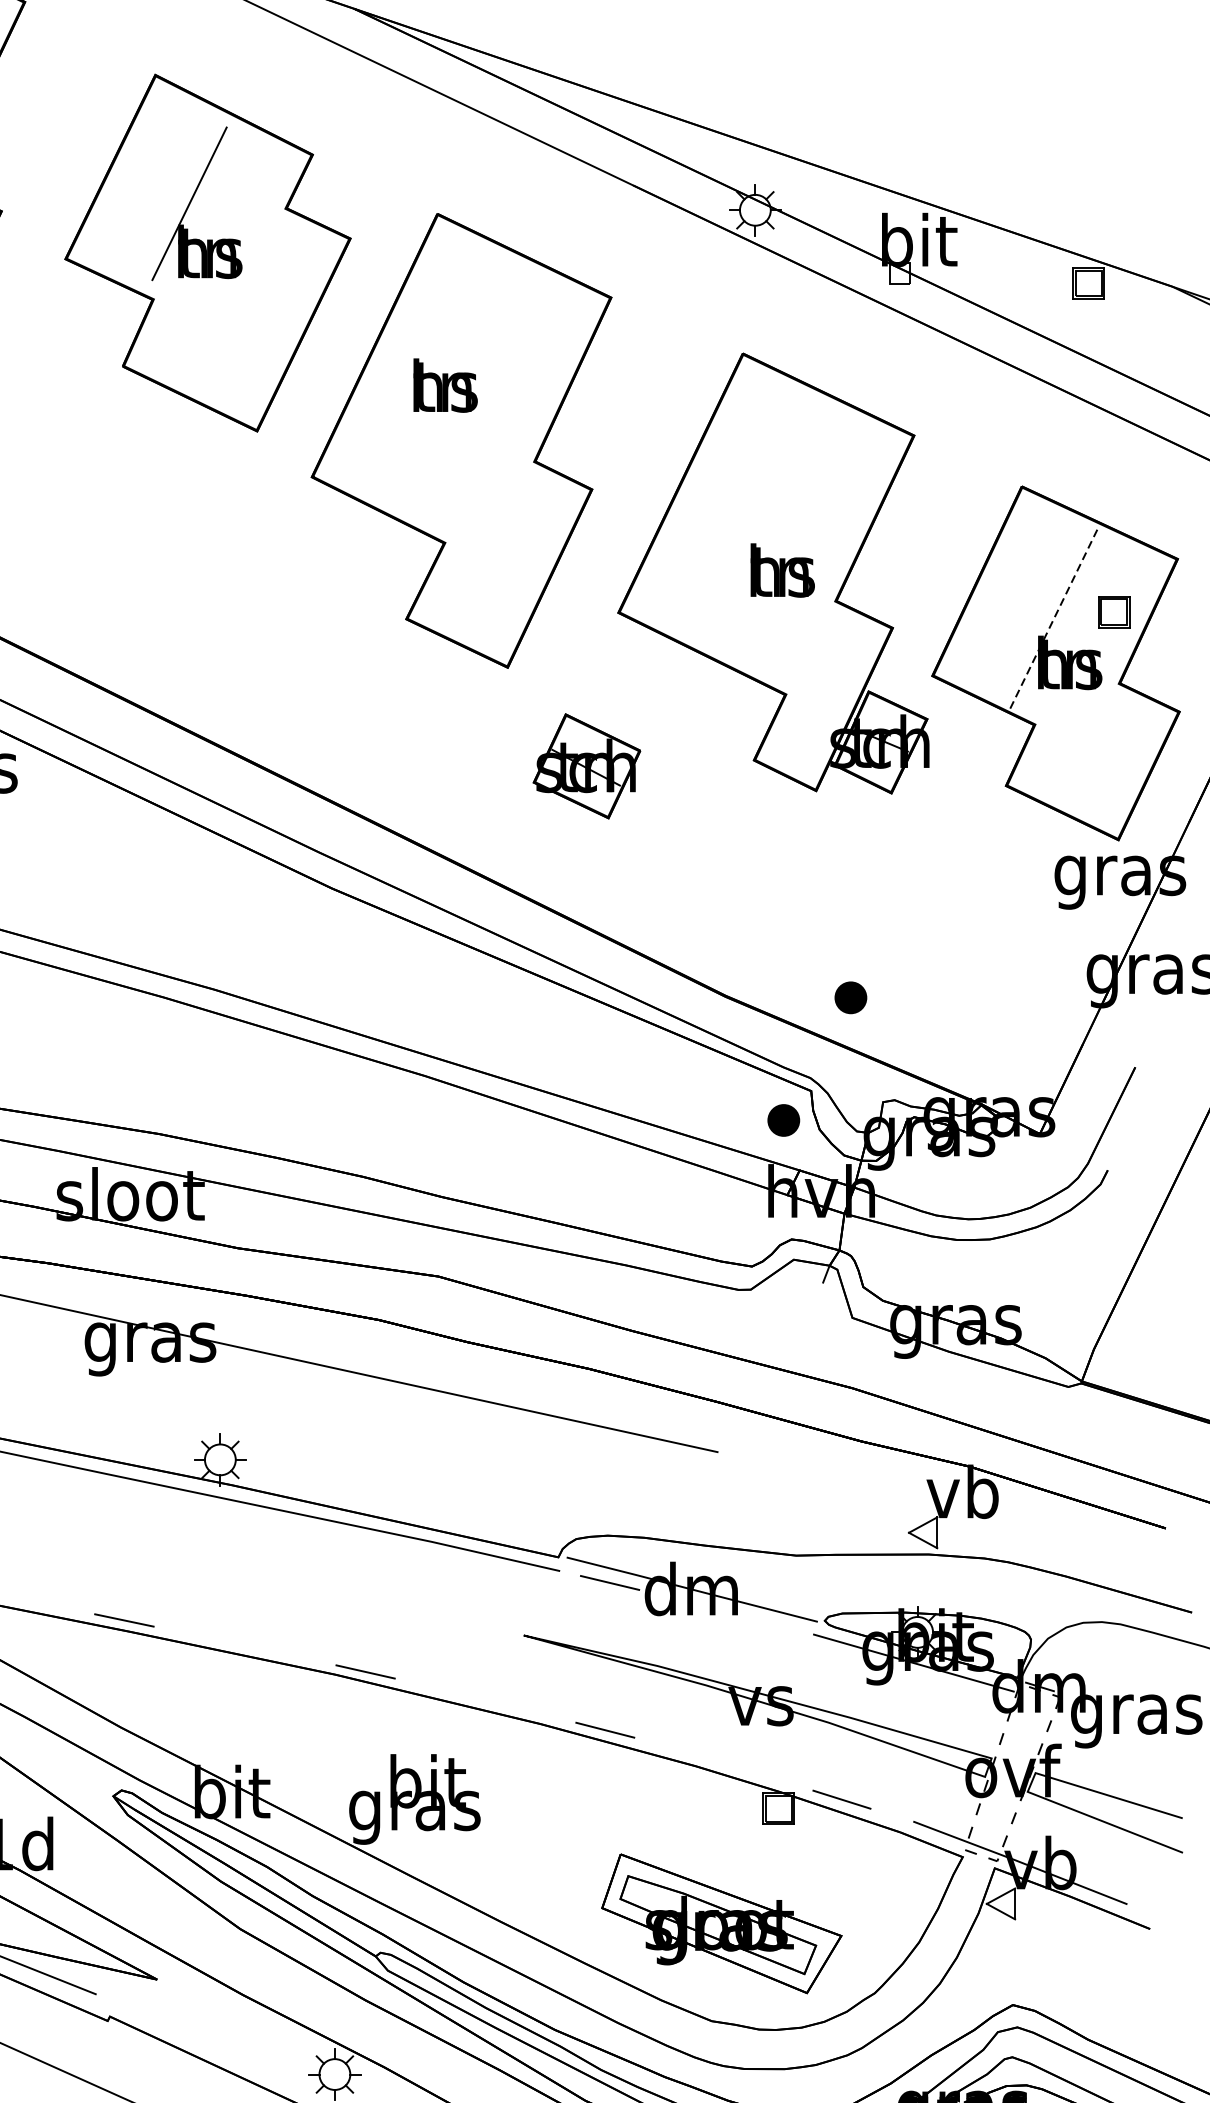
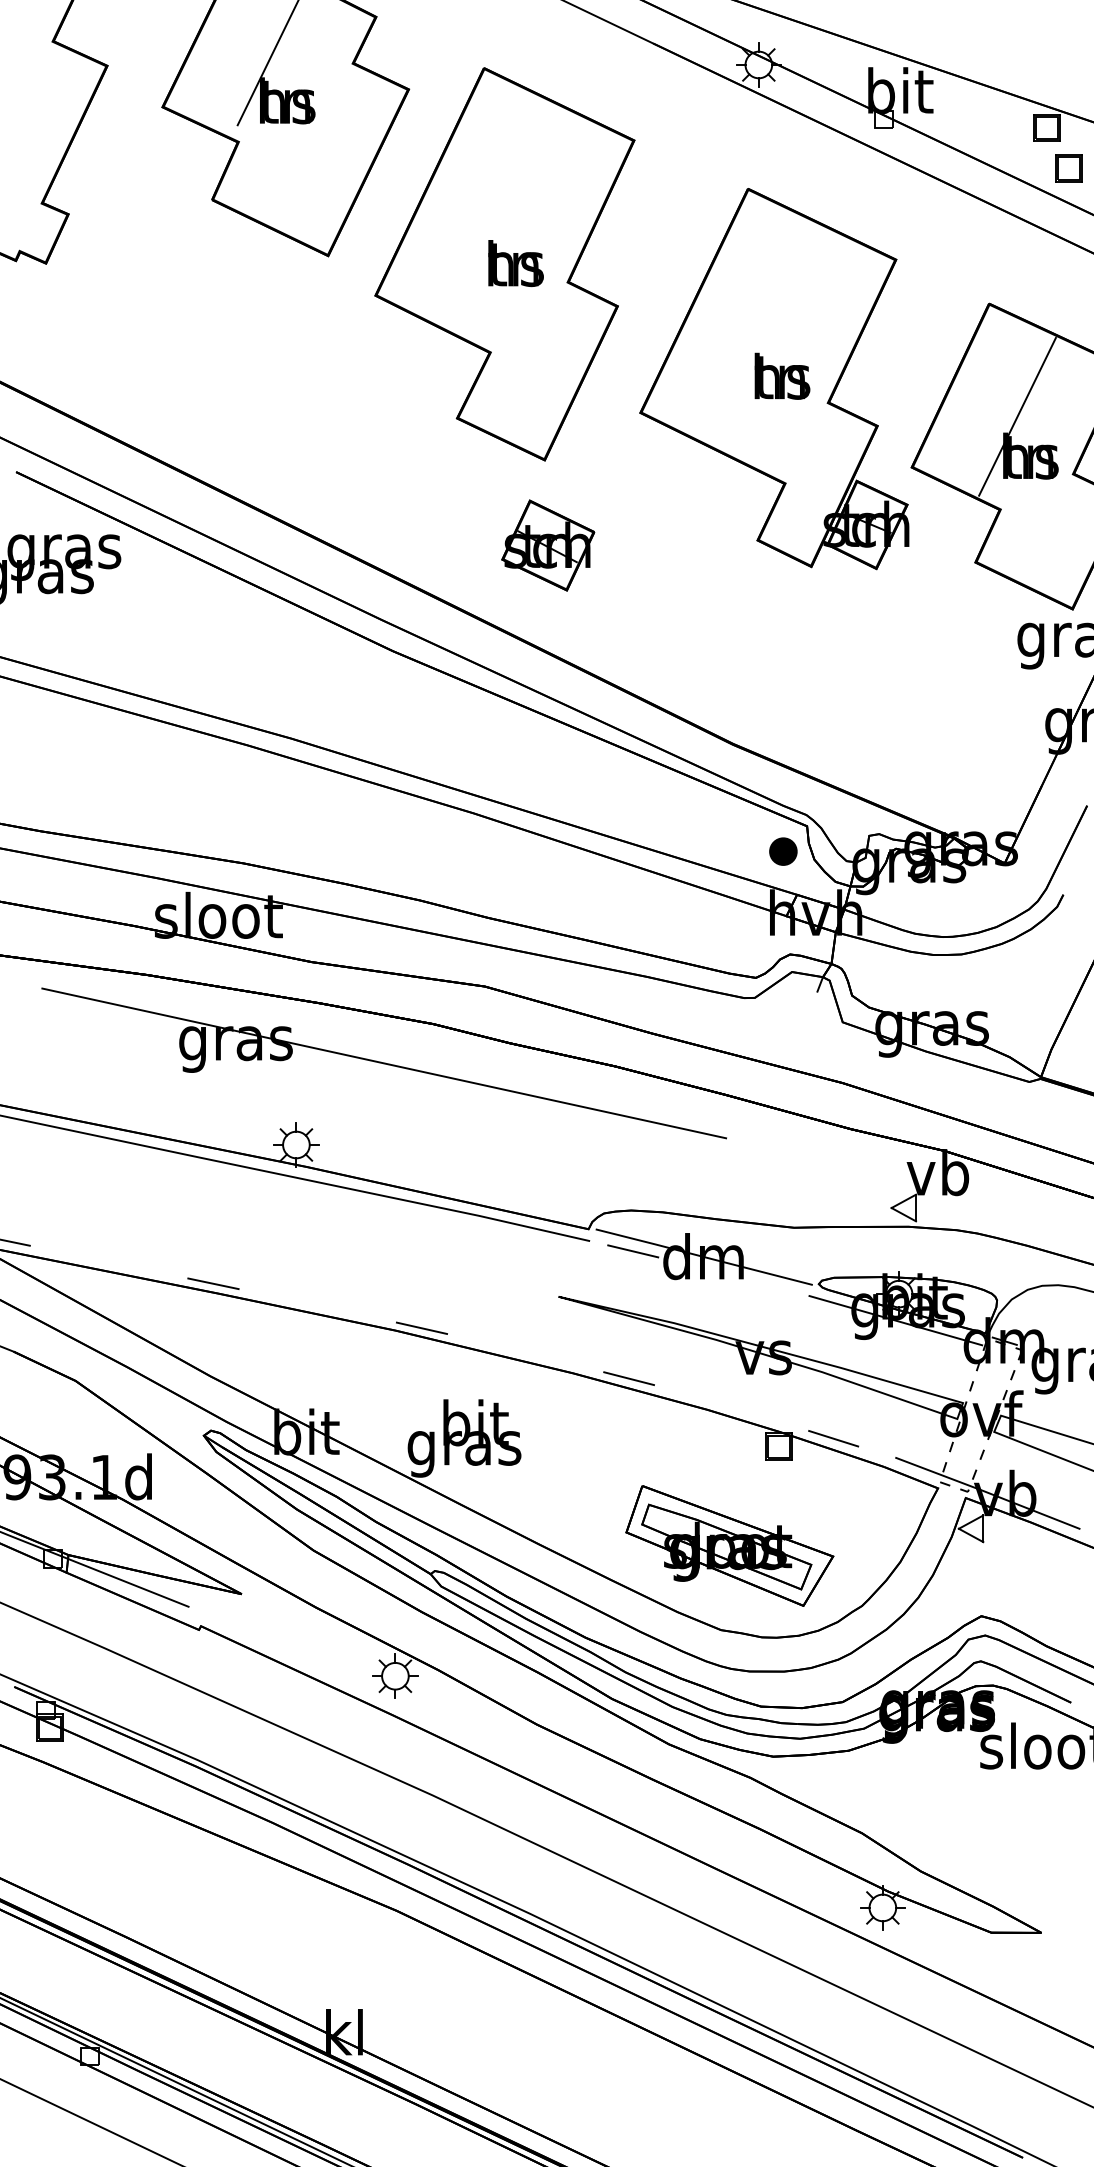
text: (444, 385) -> (515, 263), moved
part: (1113, 612) -> (1068, 168), moved
line: (1054, 617) -> (1017, 416), dashed -> solid
part: (587, 766) -> (548, 545), moved
part: (851, 997) -> (841, 745), removed

